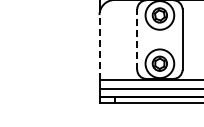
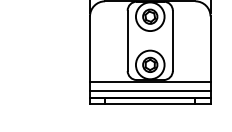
line: (137, 39) -> (127, 40), dashed -> solid
line: (99, 48) -> (90, 49), dashed -> solid

